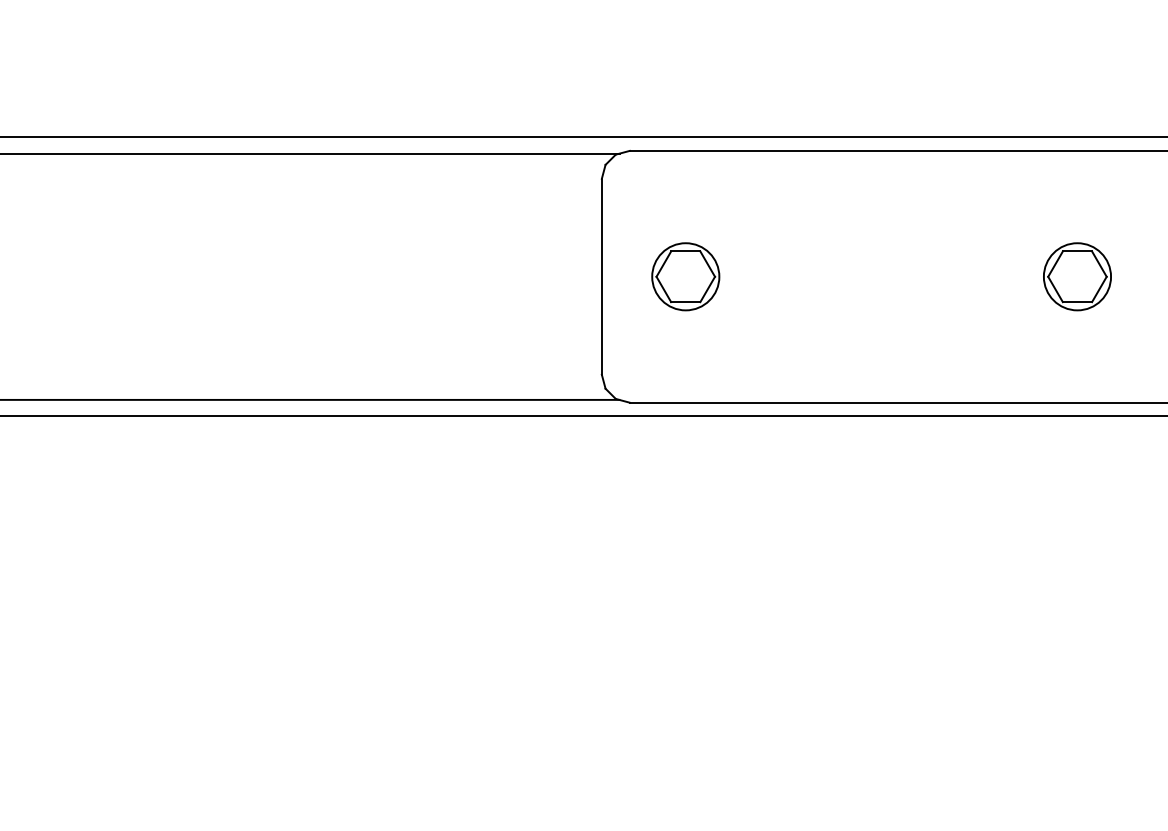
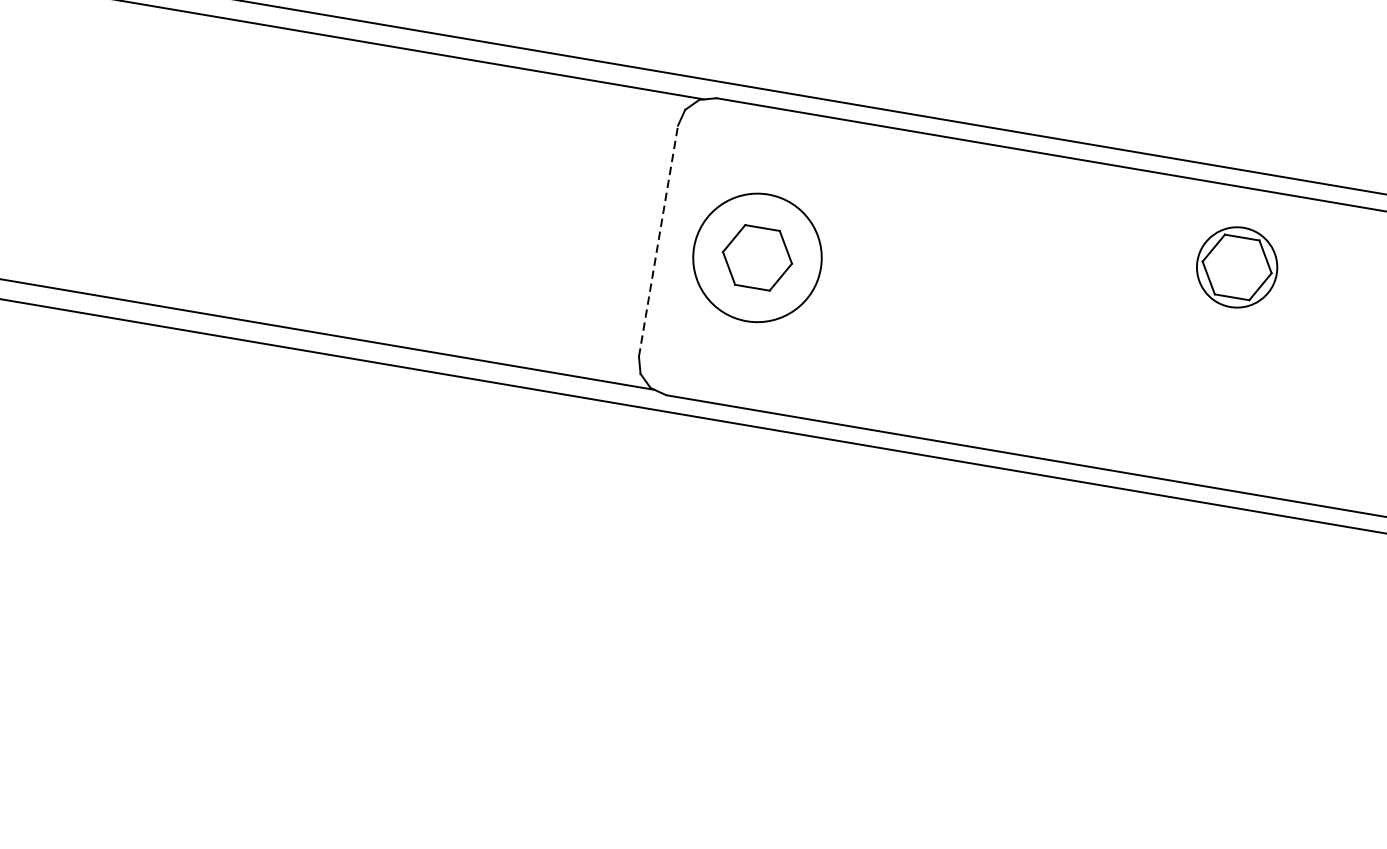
line: (601, 276) -> (658, 240), solid -> dashed
circle: (685, 276) -> (757, 257), size x1.6
part: (1077, 276) -> (1237, 267), moved

